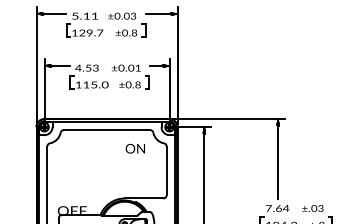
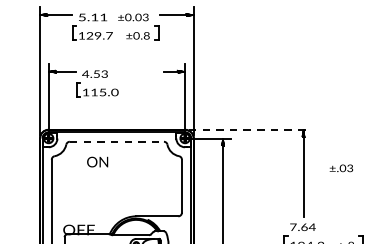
part: (130, 76) -> (142, 83), removed
line: (229, 119) -> (250, 130), solid -> dashed
line: (107, 130) -> (117, 142), solid -> dashed
text: (134, 148) -> (96, 161), moved
text: (312, 208) -> (341, 168), moved

